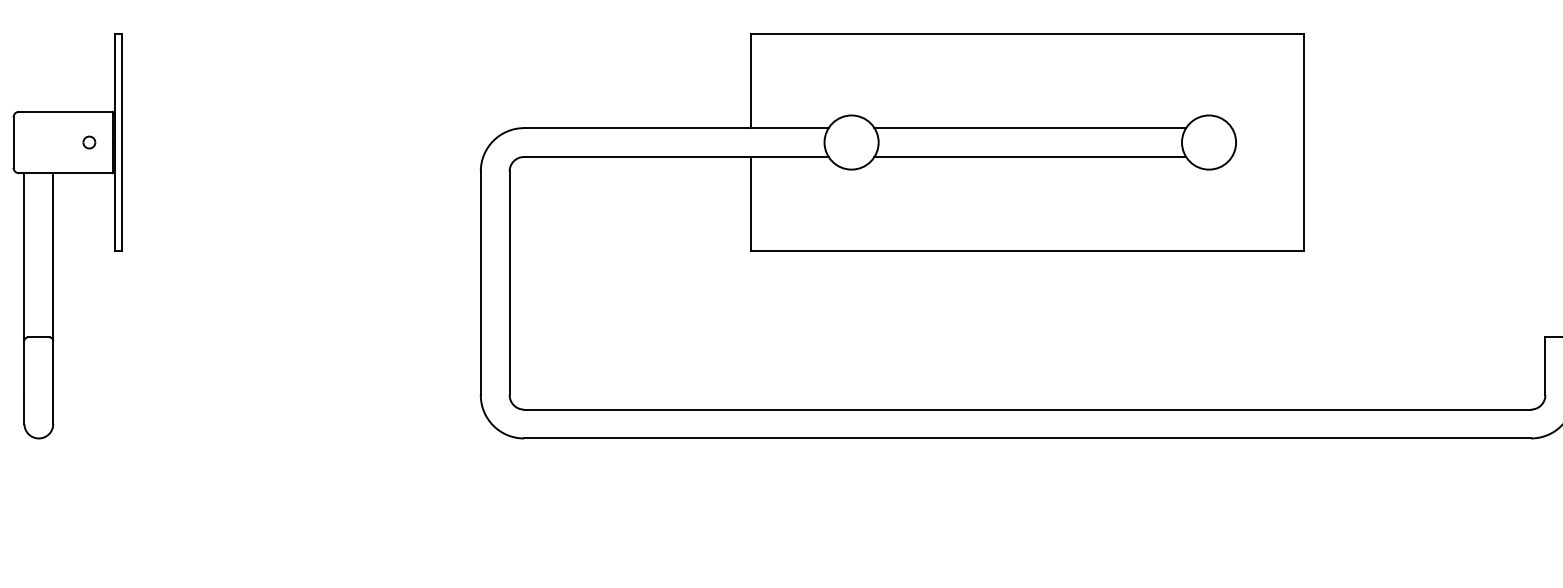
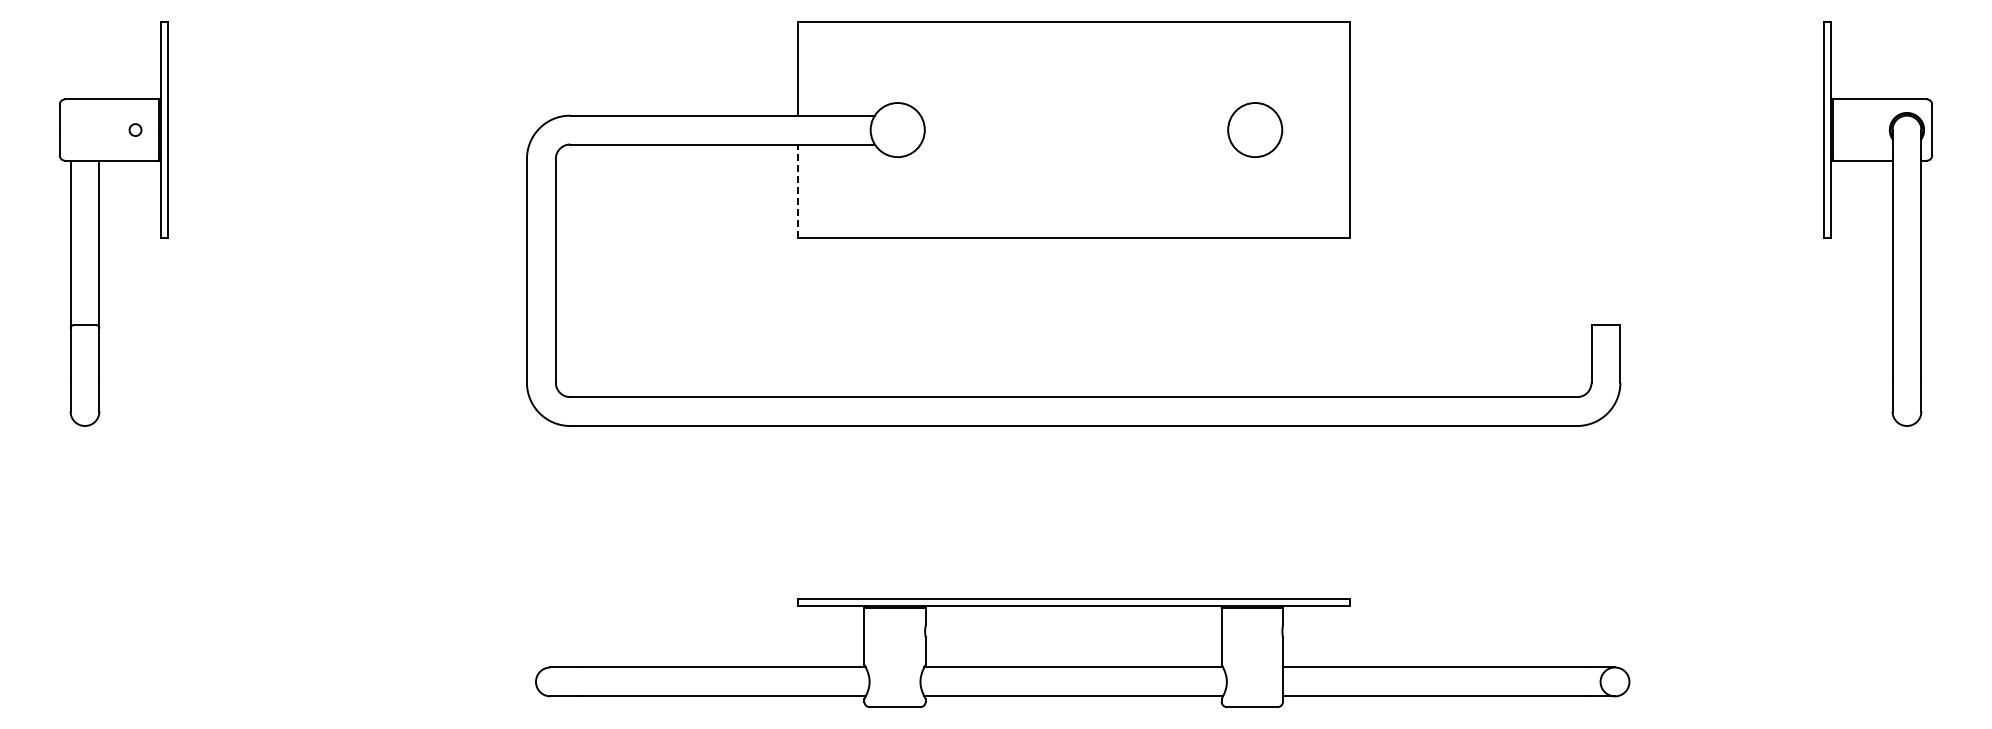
line: (1030, 127) -> (1076, 115), removed
line: (1030, 156) -> (1076, 144), removed
line: (751, 203) -> (797, 191), solid -> dashed

